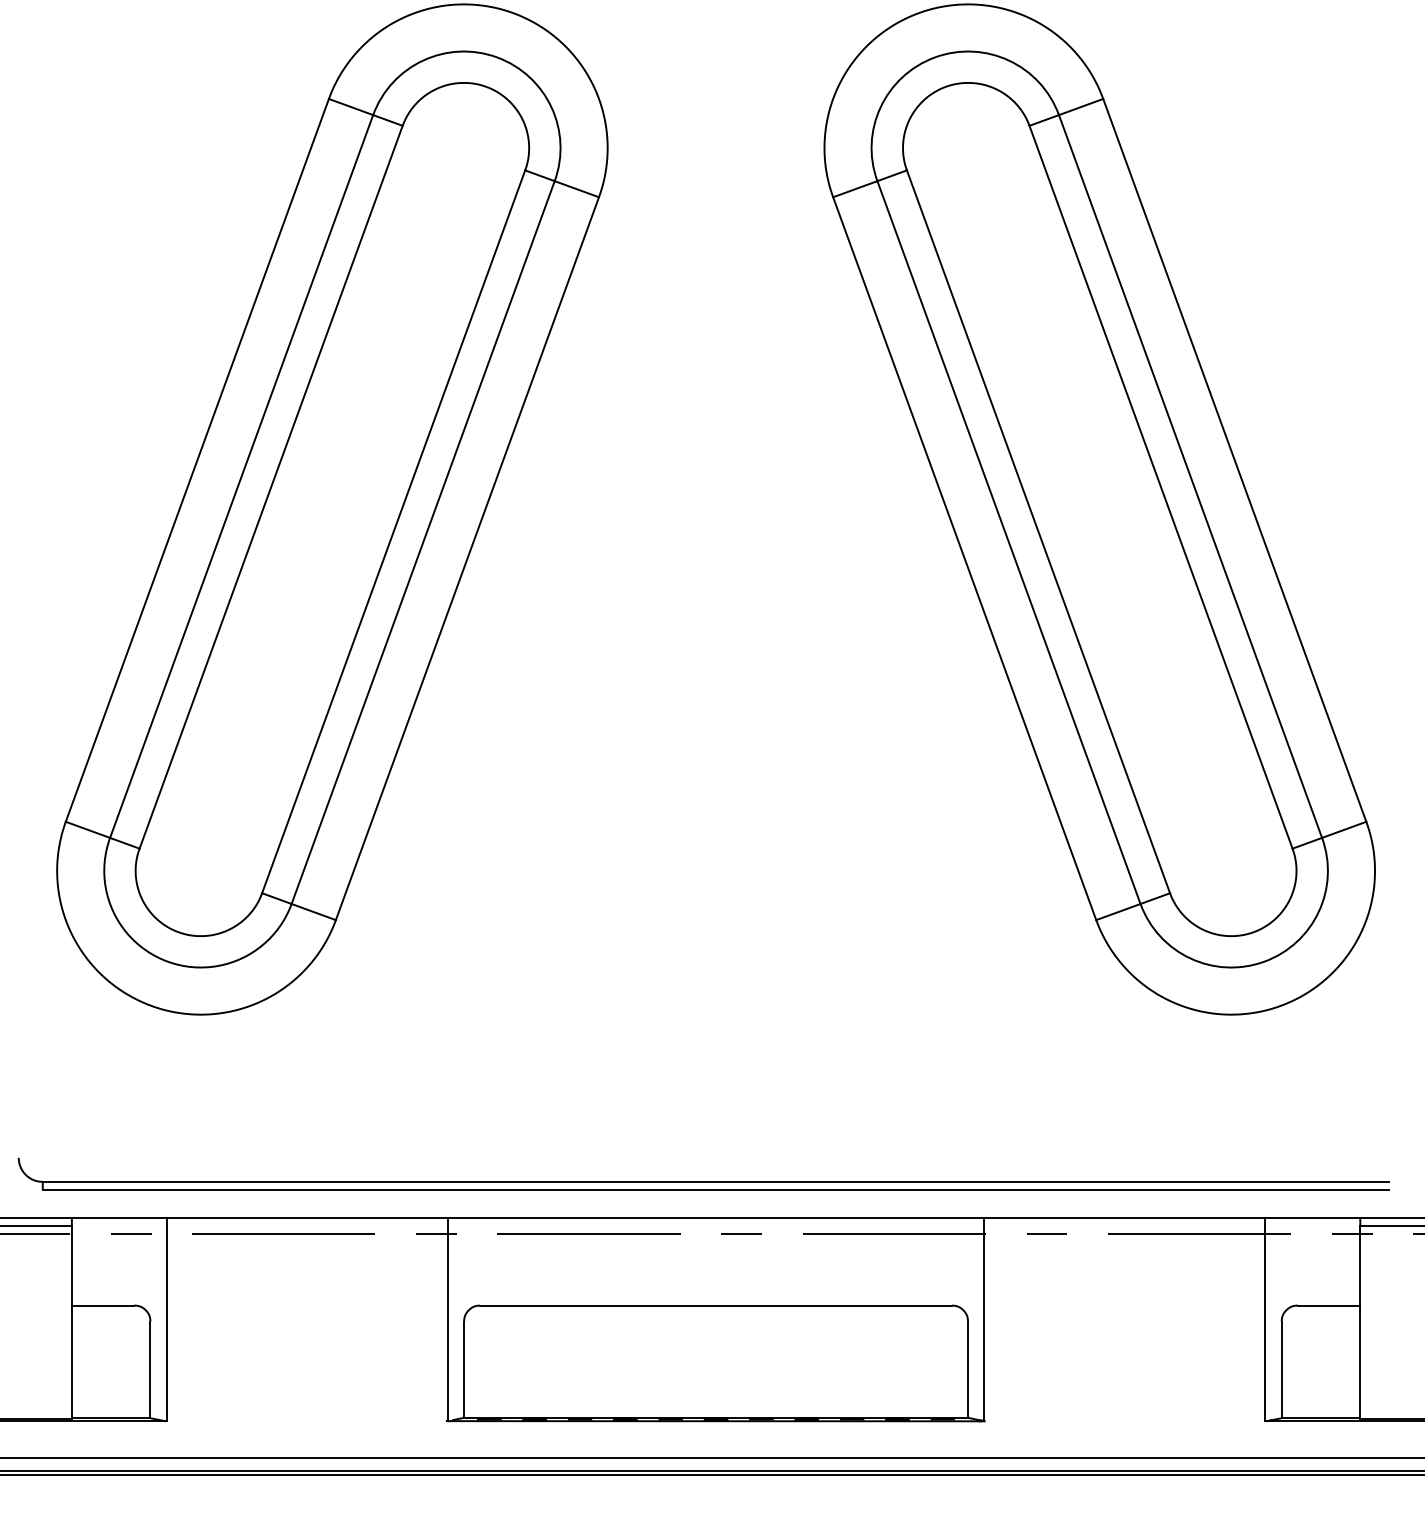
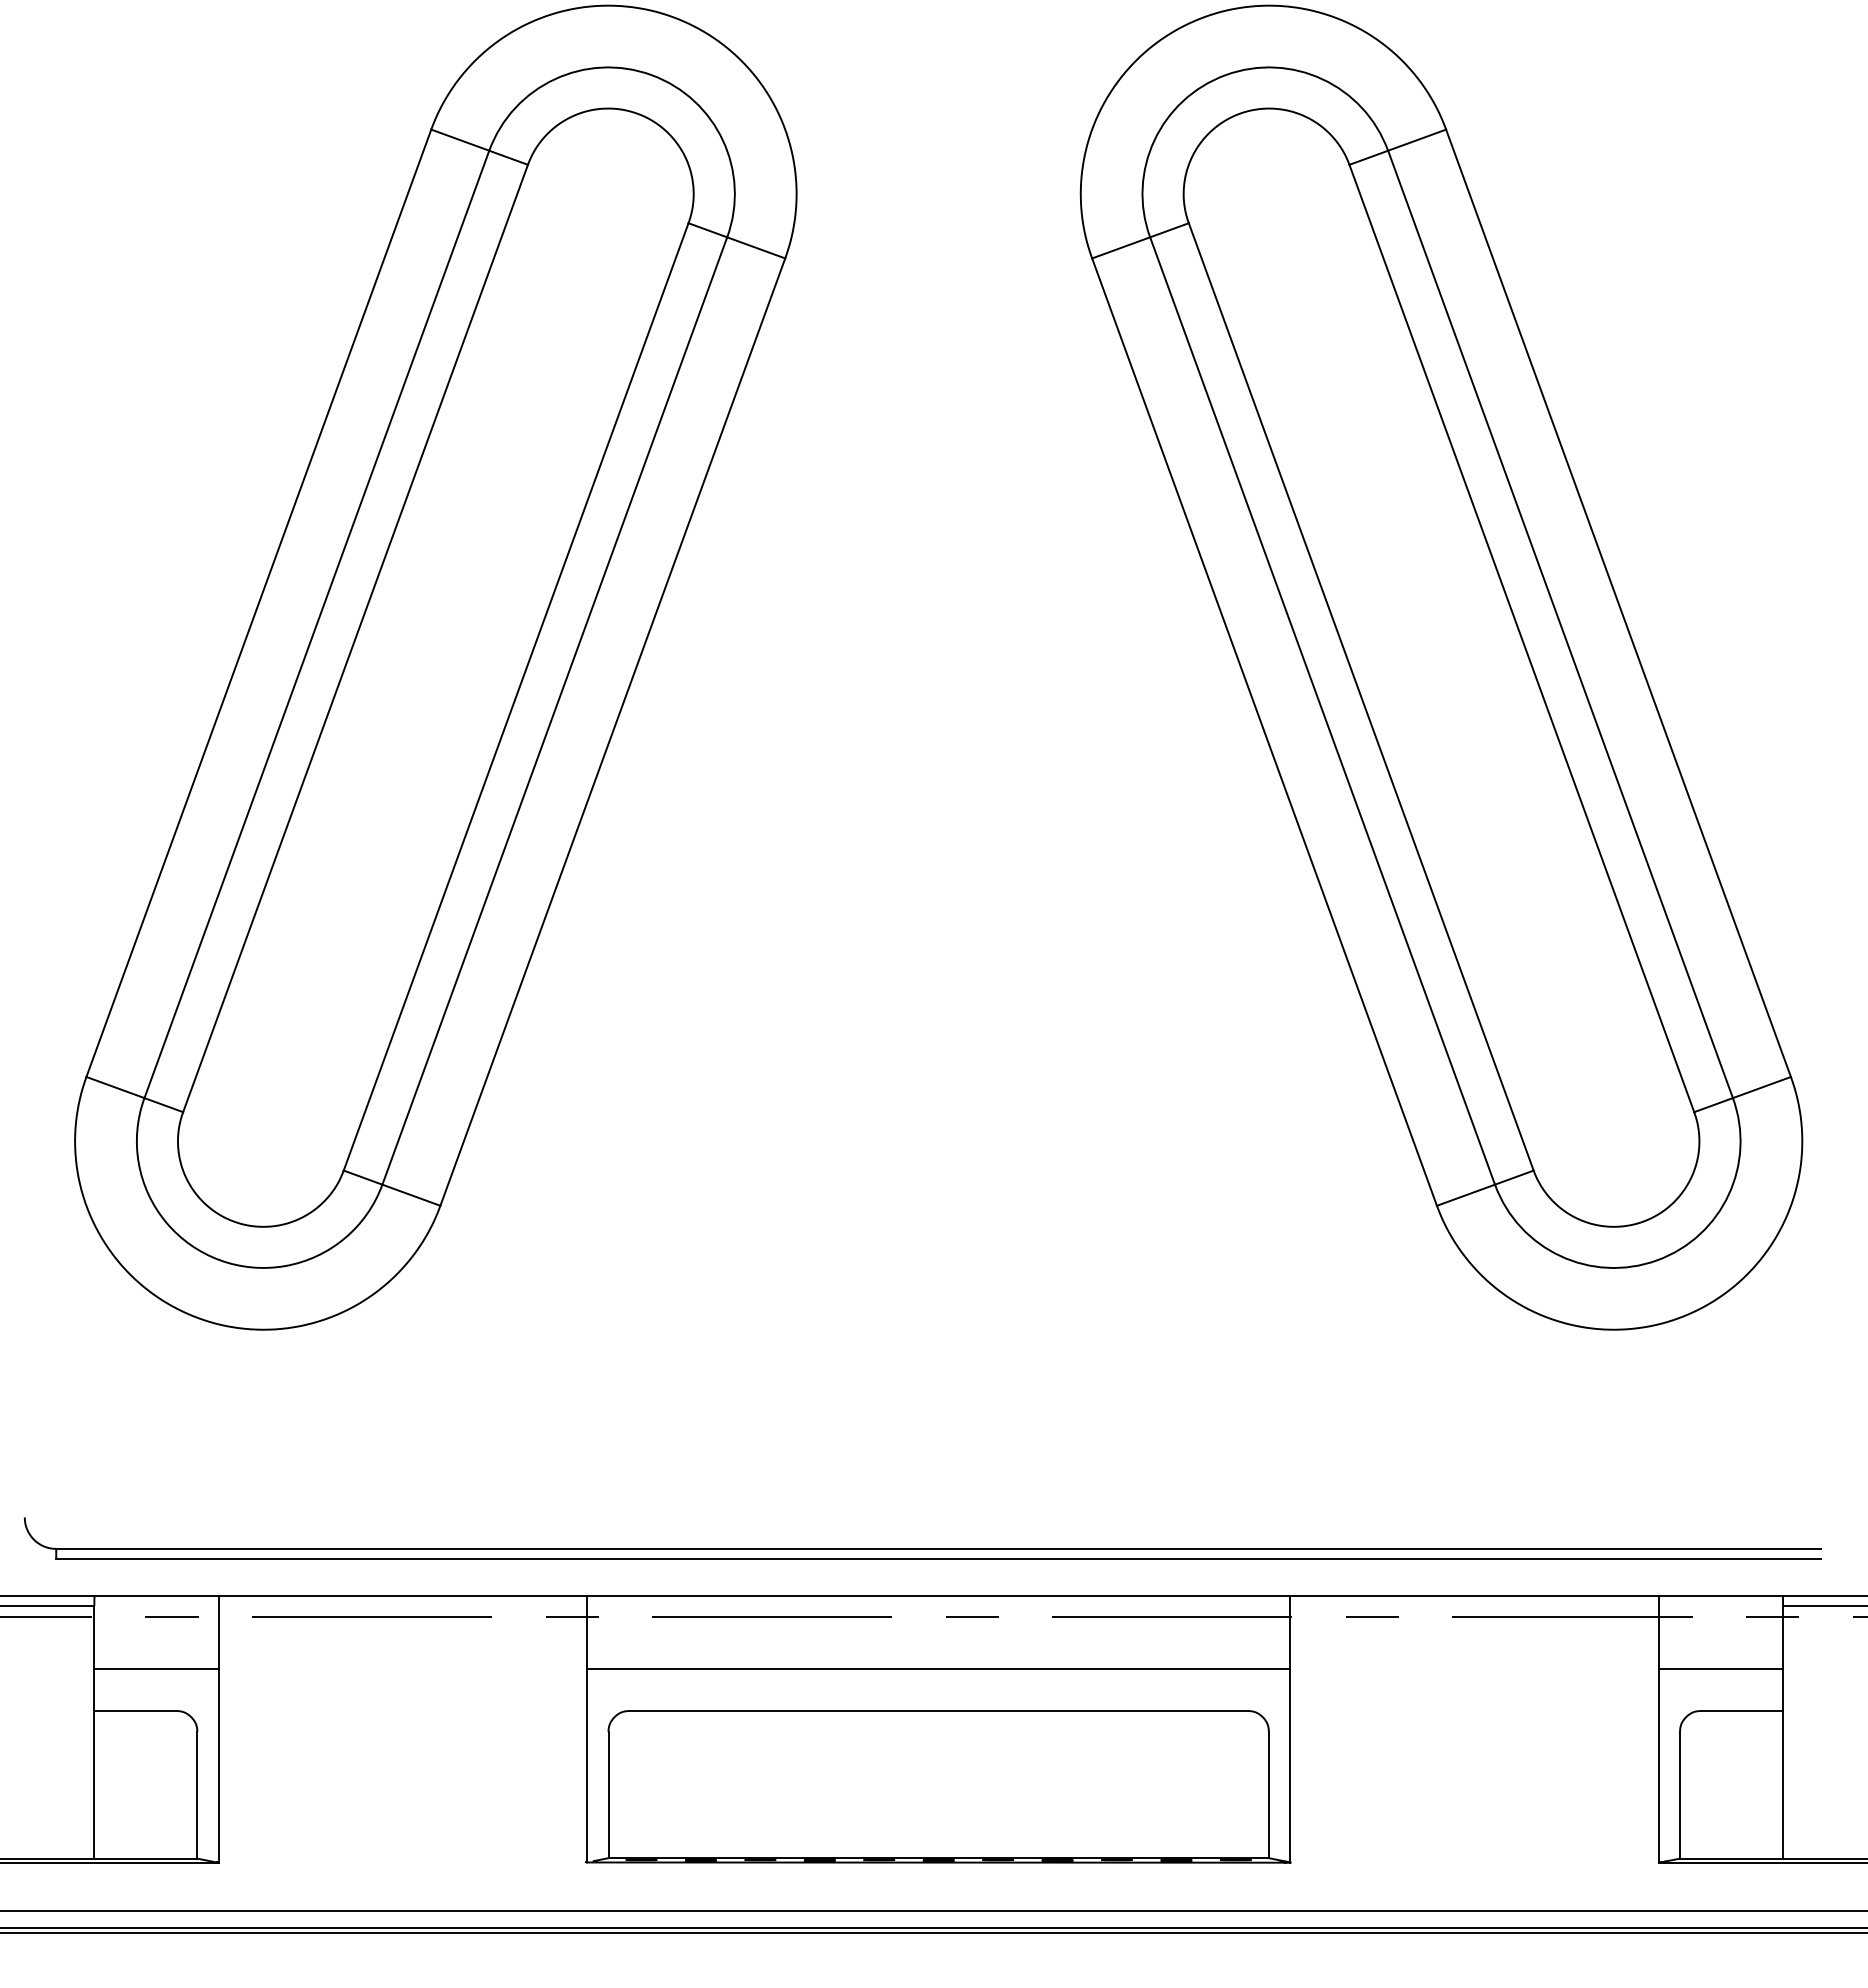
line: (119, 1273) -> (156, 1668), added
line: (715, 1273) -> (938, 1668), added
line: (1312, 1273) -> (1720, 1668), added

